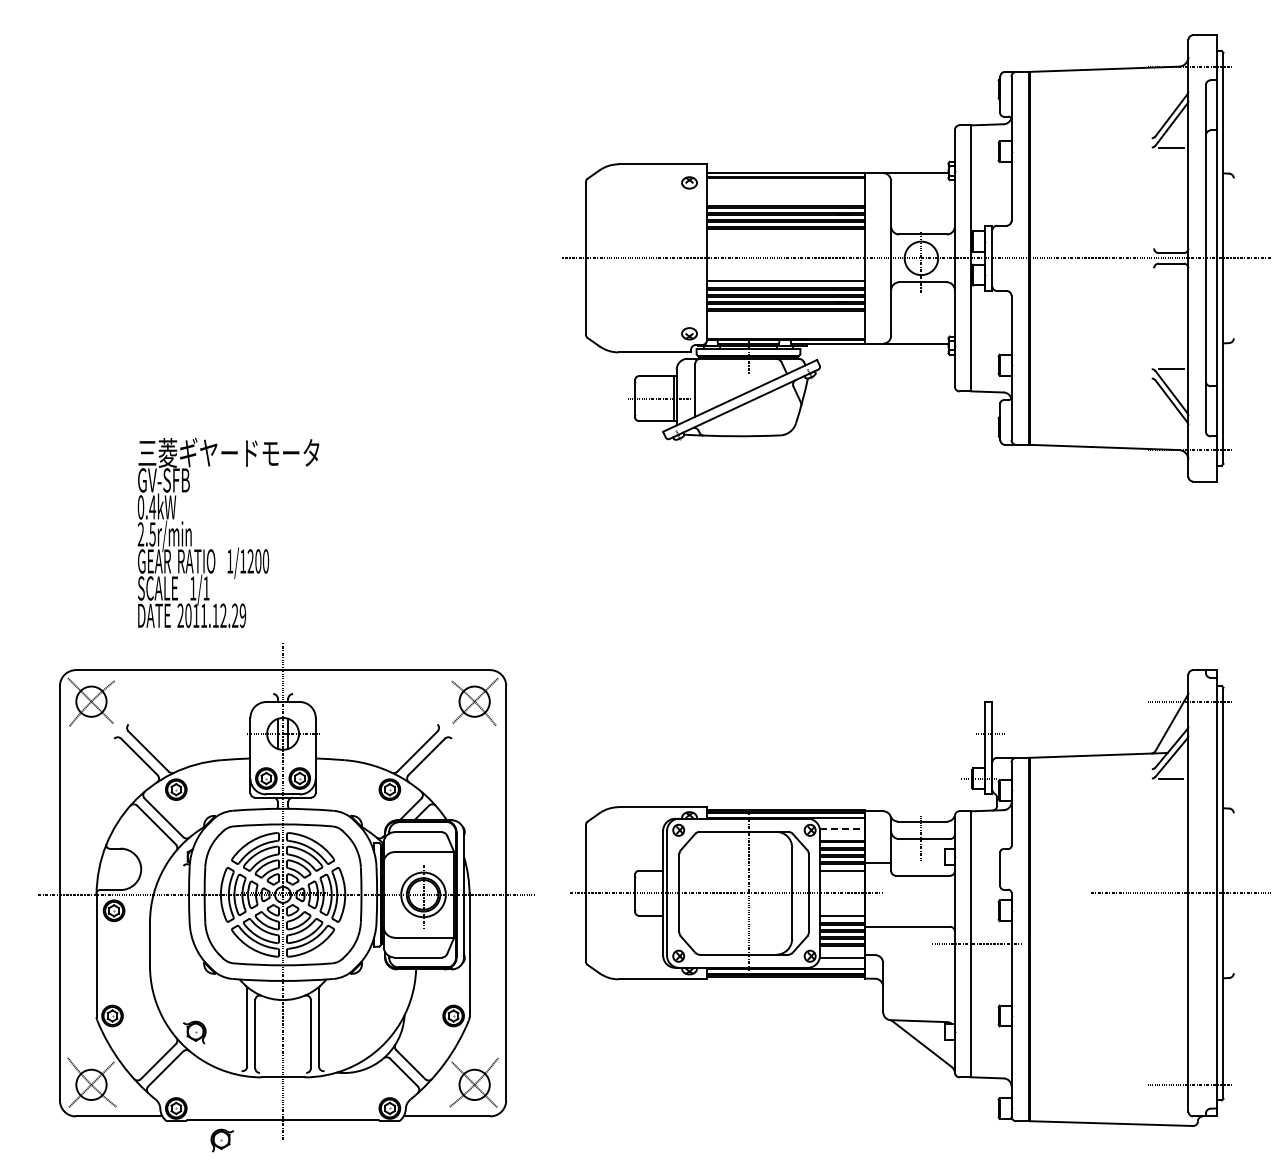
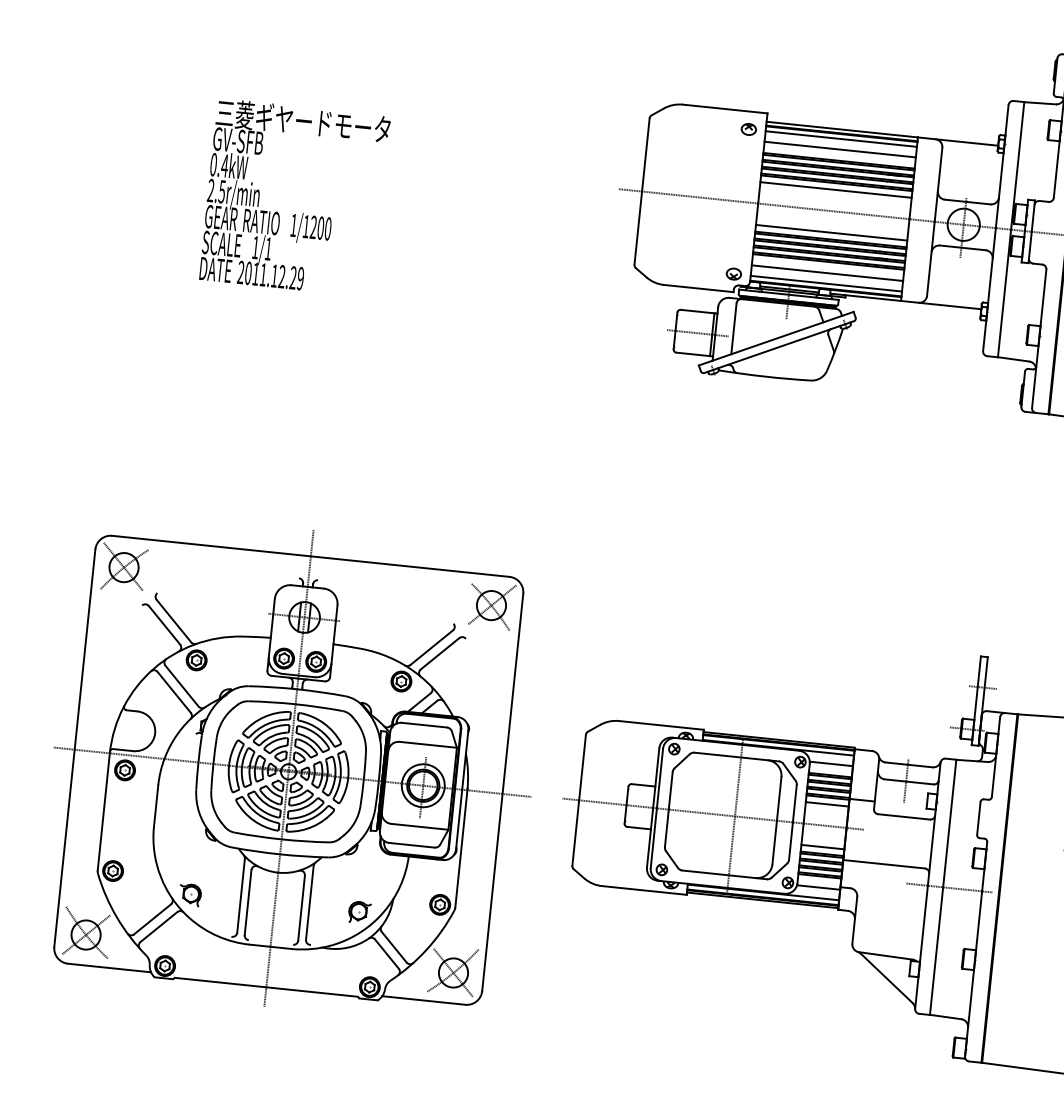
line: (785, 182) -> (840, 138), added
line: (785, 193) -> (839, 149), added
line: (785, 236) -> (835, 190), added
line: (785, 322) -> (827, 272), added
line: (785, 333) -> (825, 283), added
text: (228, 532) -> (295, 197), moved
line: (842, 828) -> (831, 763), dashed -> solid
part: (222, 1140) -> (359, 912), moved

